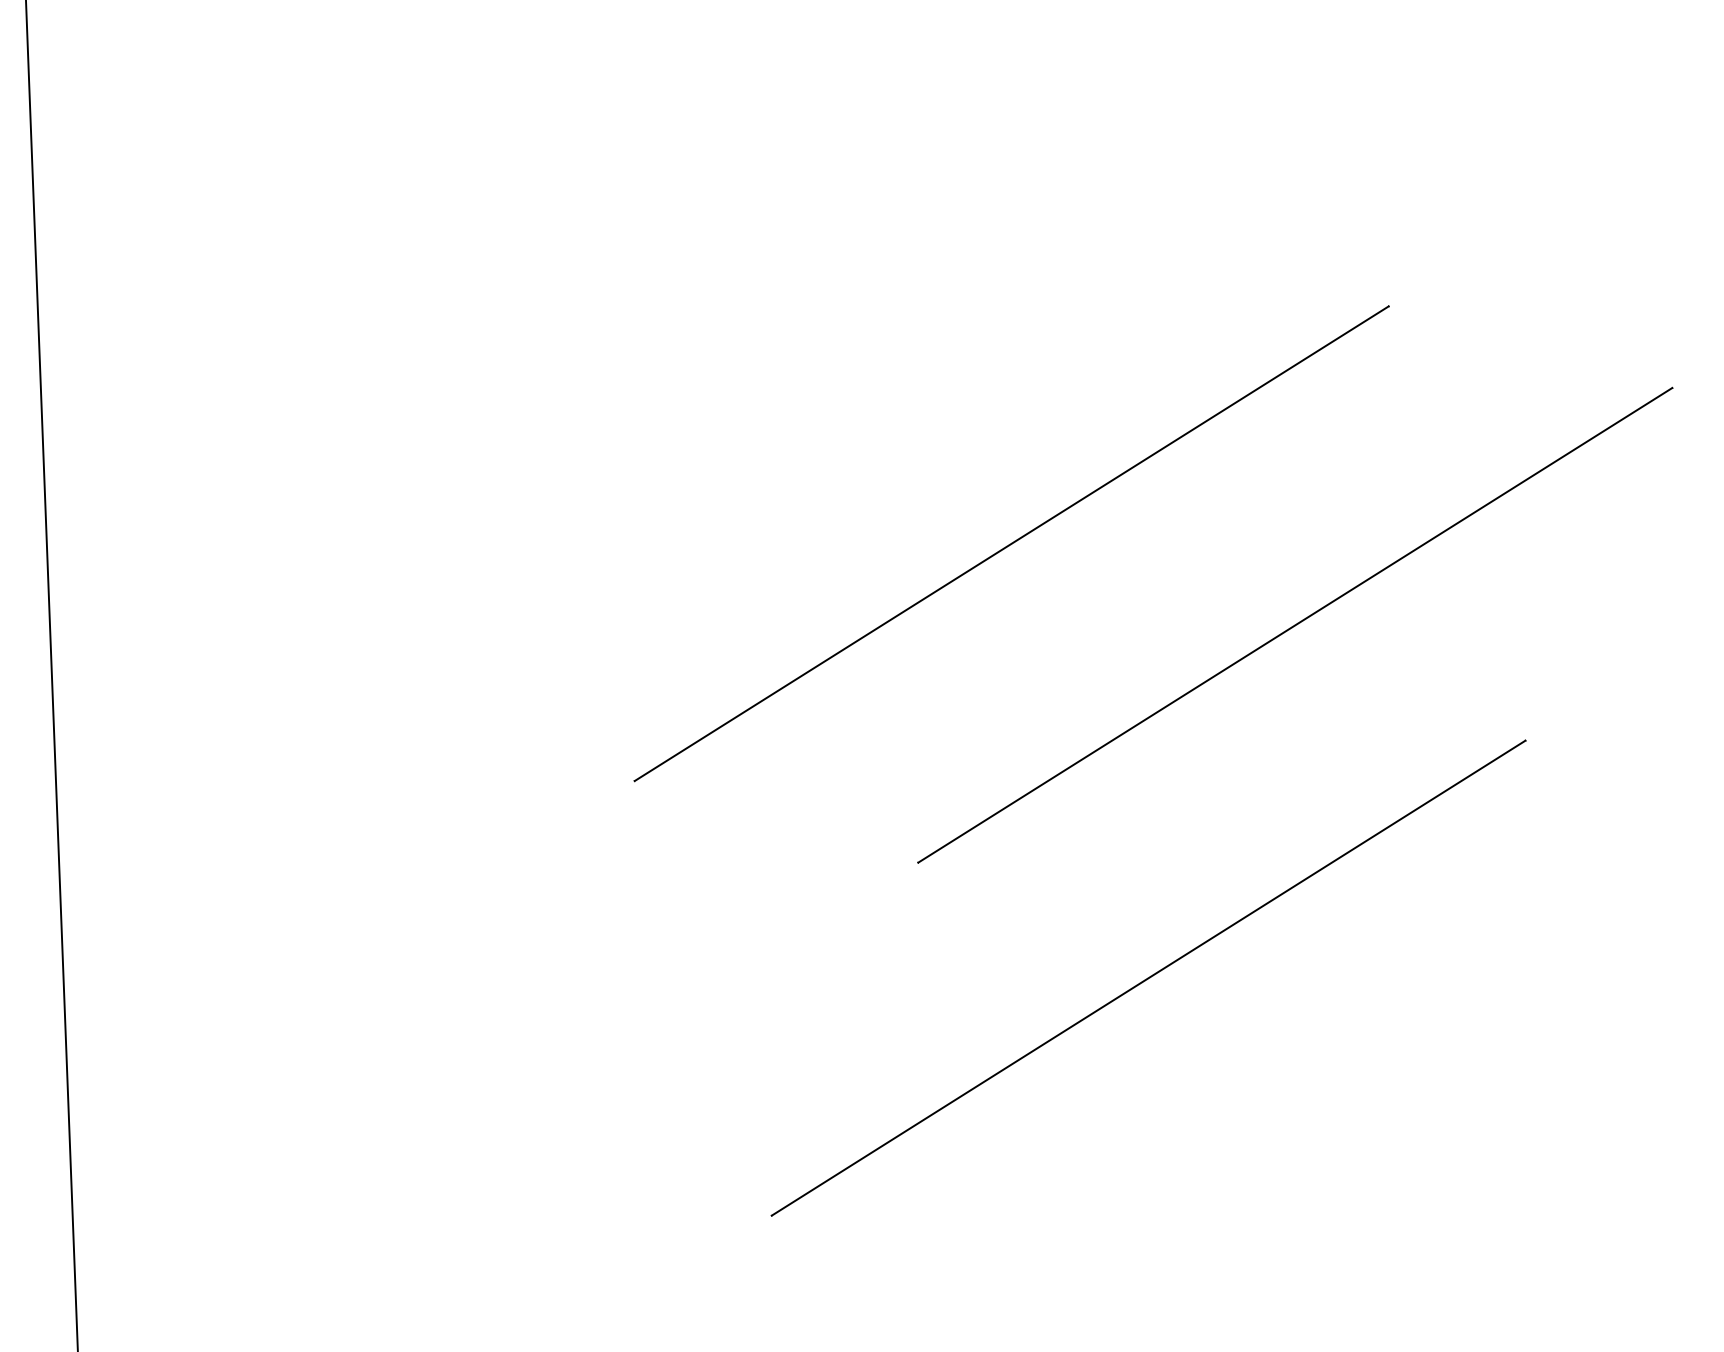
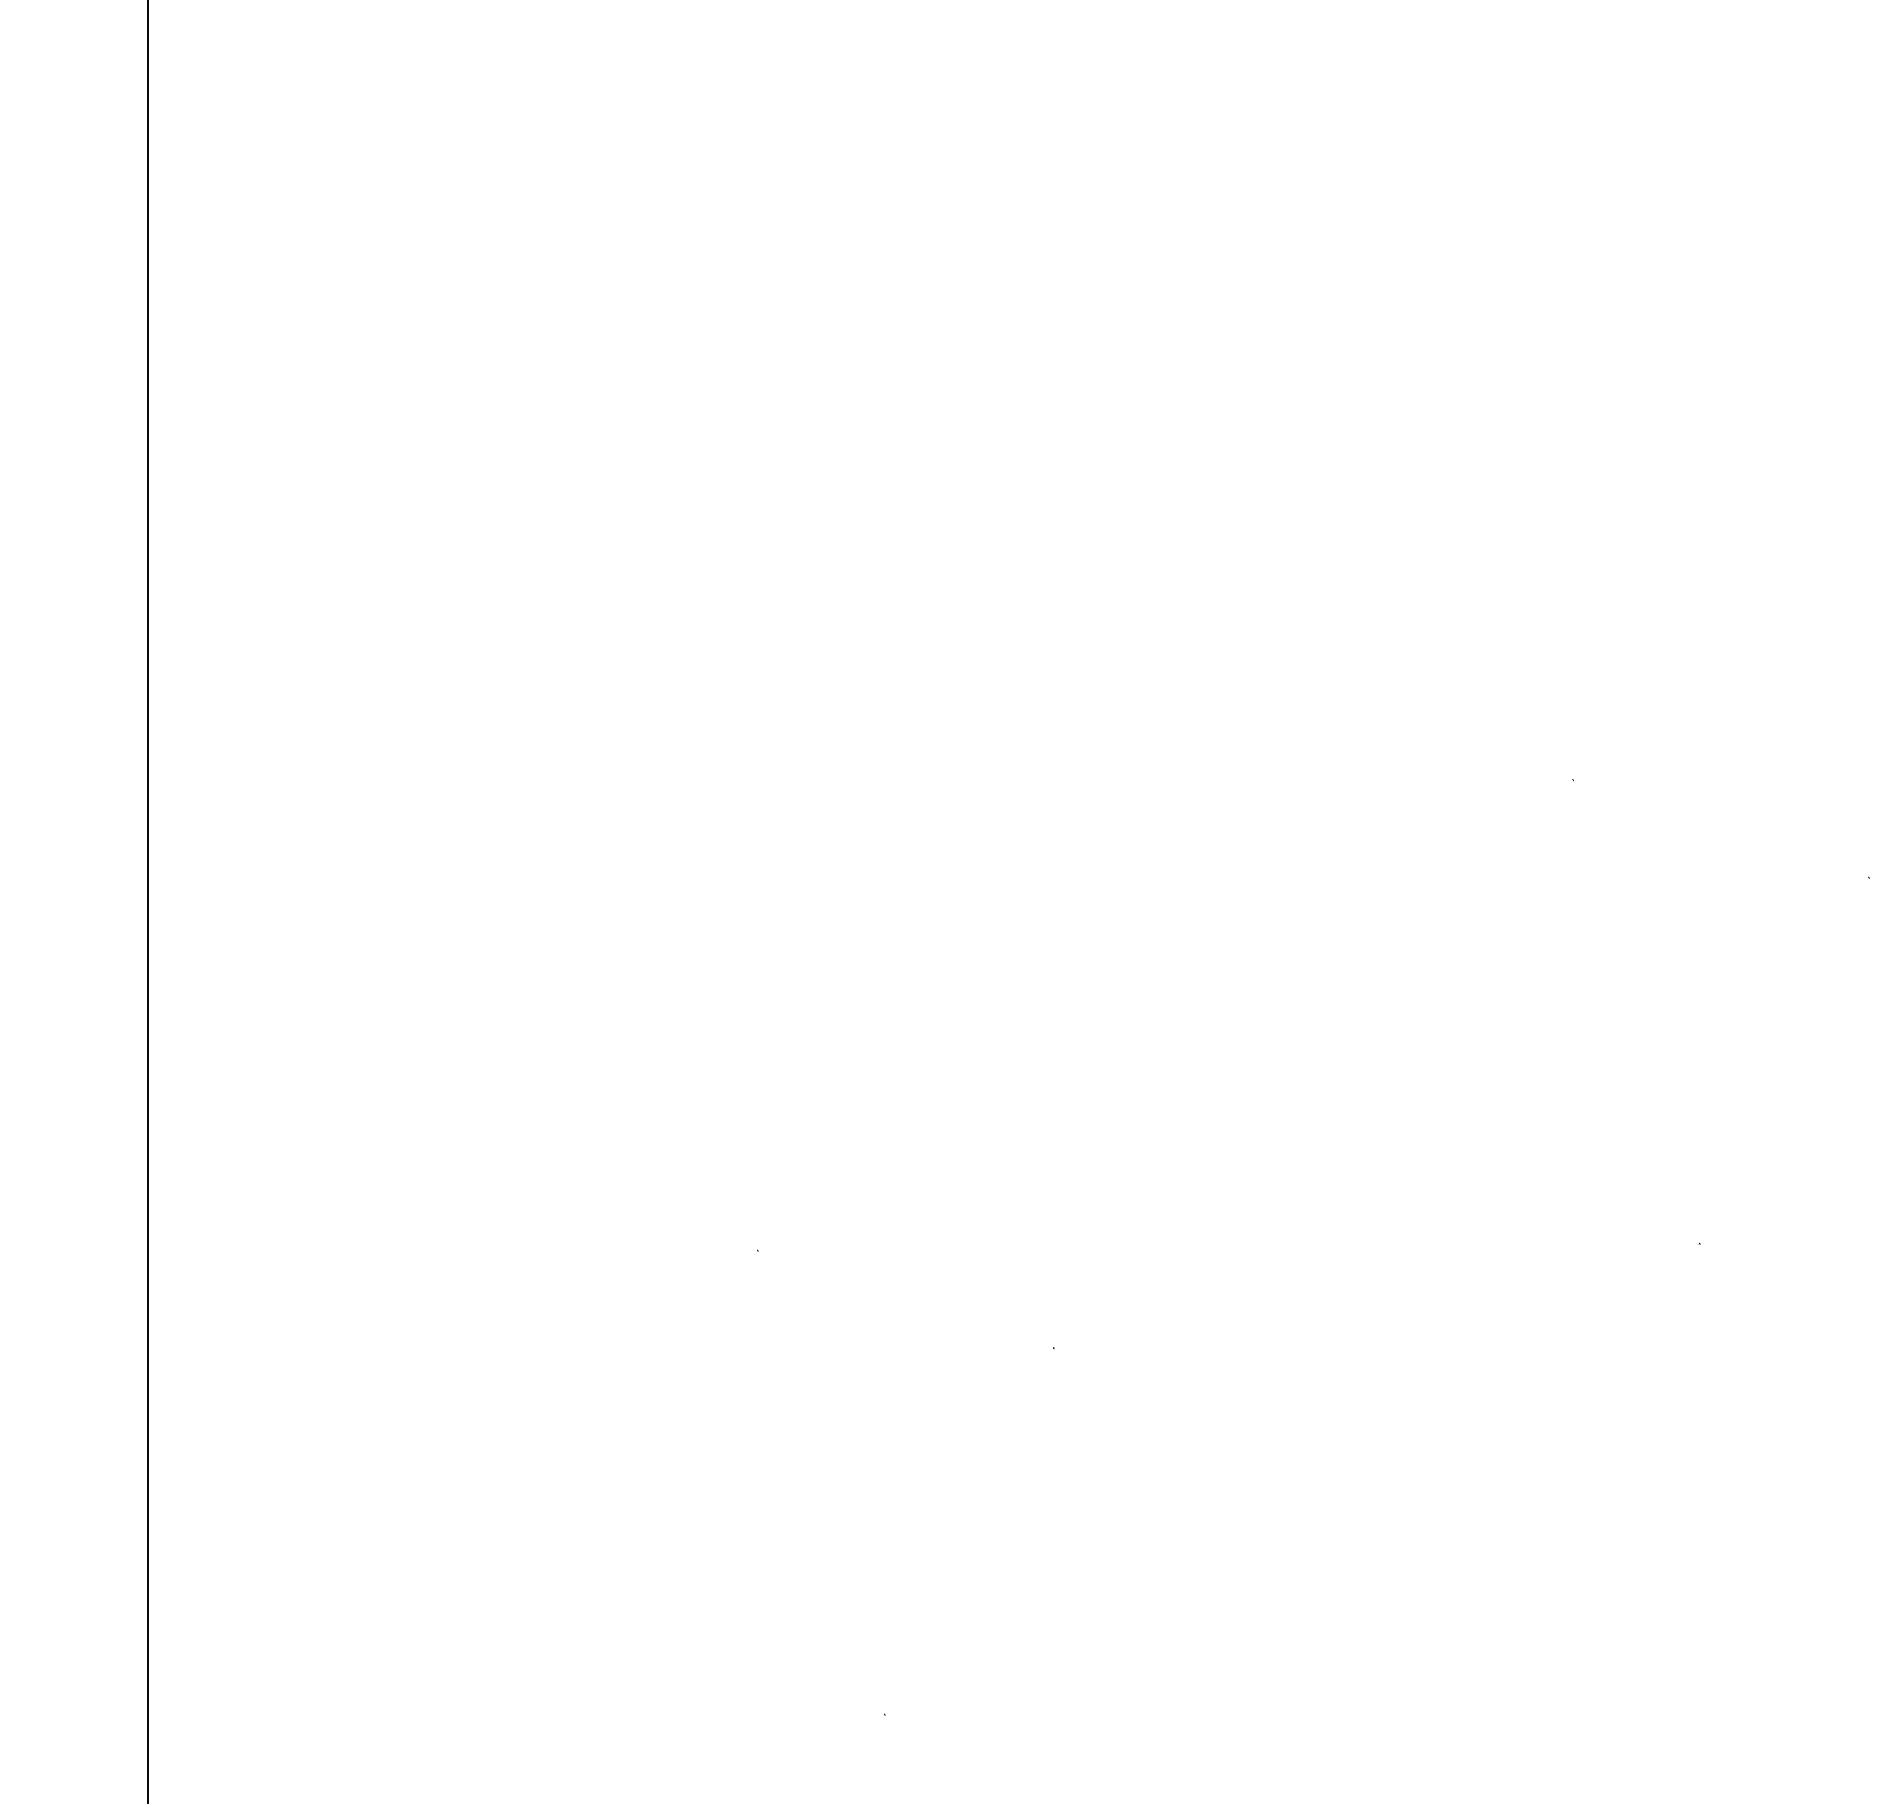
line: (1011, 543) -> (1165, 1015), removed
line: (1295, 624) -> (1461, 1112), removed
line: (1148, 978) -> (1292, 1479), removed

